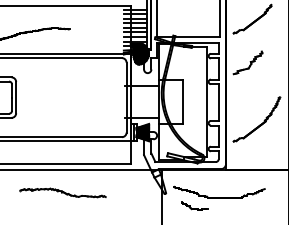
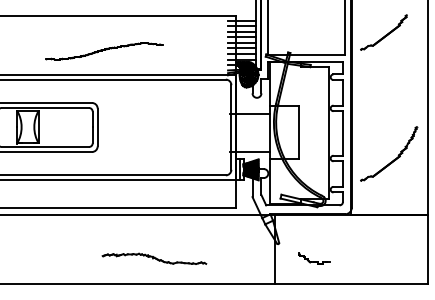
part: (248, 62) -> (378, 84), removed
part: (63, 192) -> (154, 258), moved
part: (219, 197) -> (343, 248), removed

